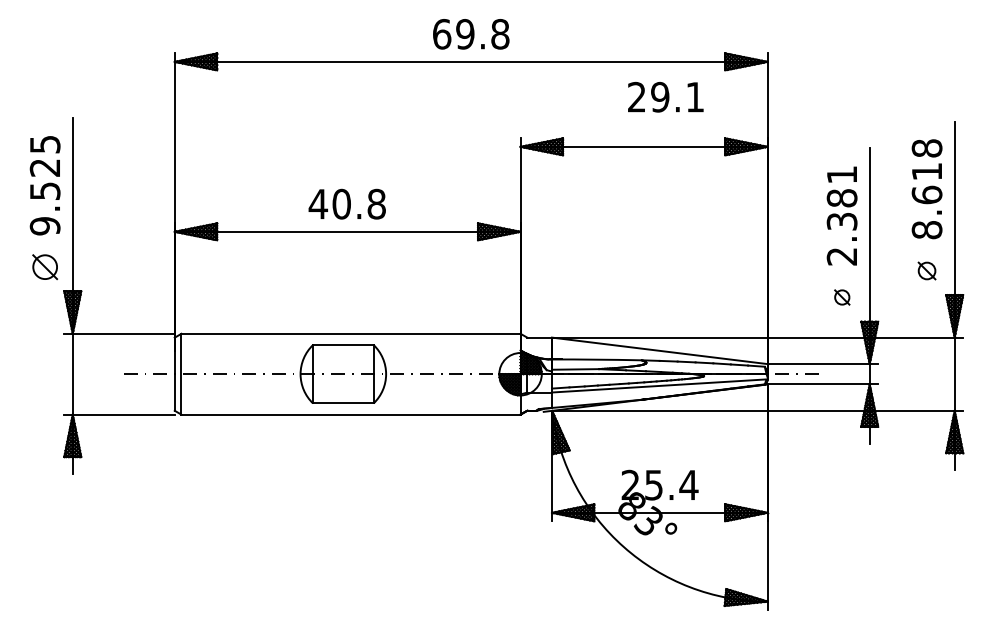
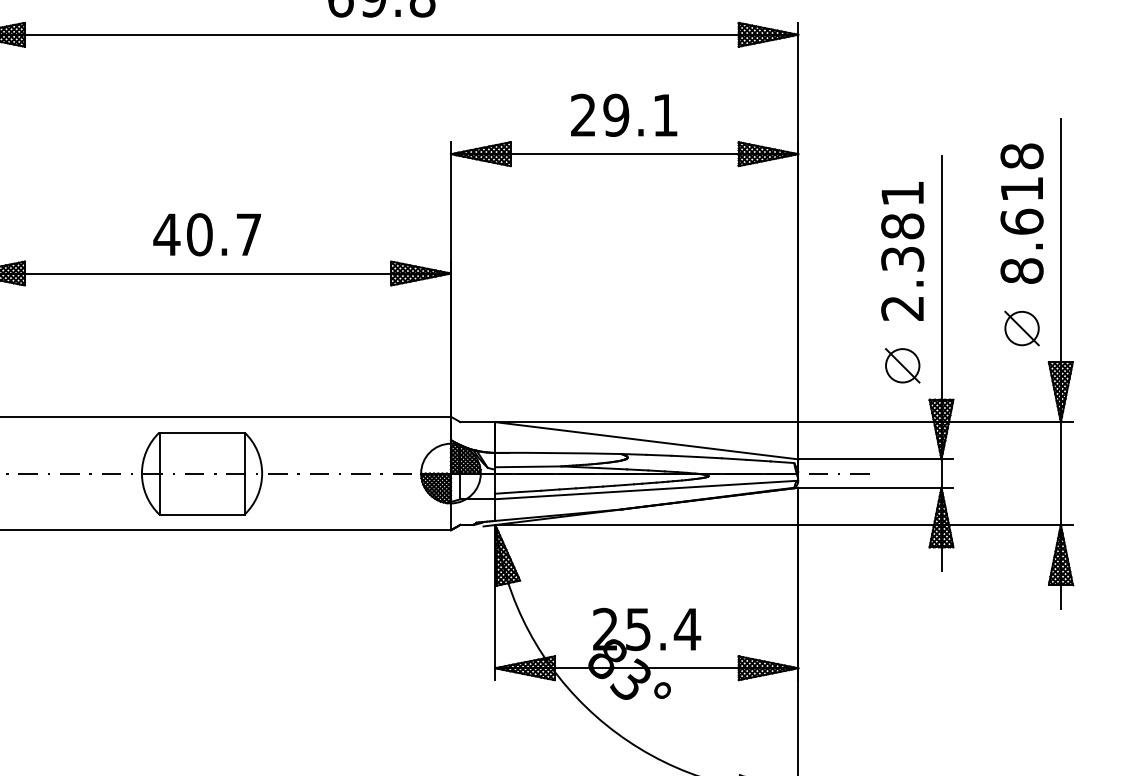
text: (665, 97) -> (623, 115), moved
text: (376, 203) -> (248, 233), 40.8 -> 40.7
part: (926, 270) -> (1021, 327), size x1.43
part: (842, 297) -> (903, 365), size x1.67

